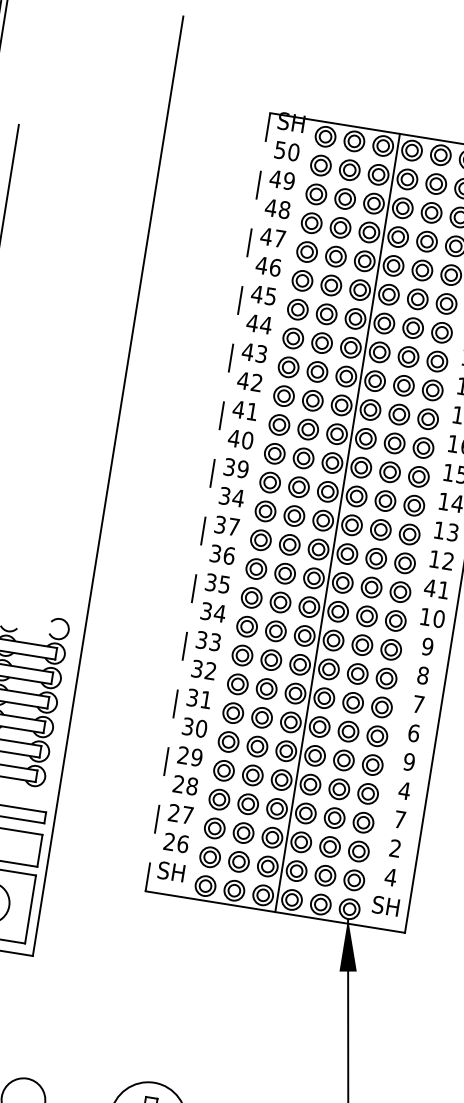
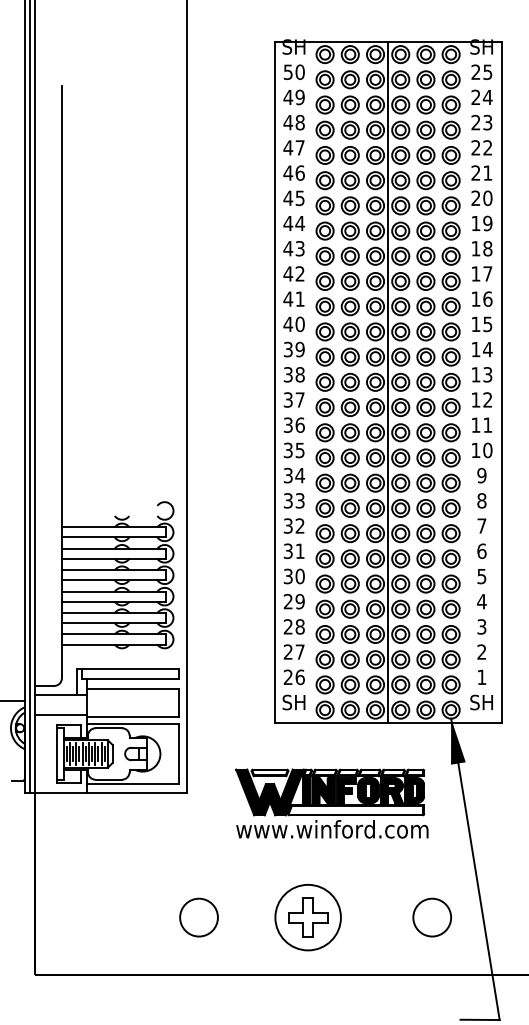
text: (238, 497) -> (300, 374), 34 -> 38
line: (207, 502) -> (274, 382), dashed -> solid
text: (429, 587) -> (475, 424), 41 -> 11
text: (408, 760) -> (481, 575), 9 -> 5
text: (399, 819) -> (481, 626), 7 -> 3
text: (390, 876) -> (481, 676), 4 -> 1
part: (195, 994) -> (331, 803), added

